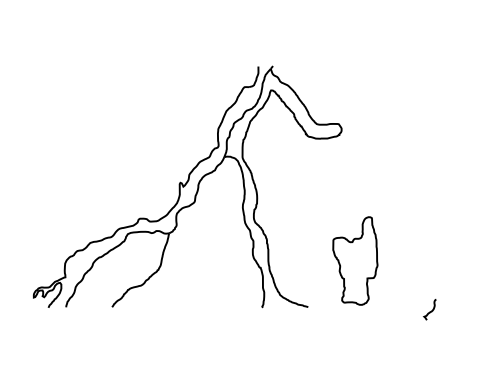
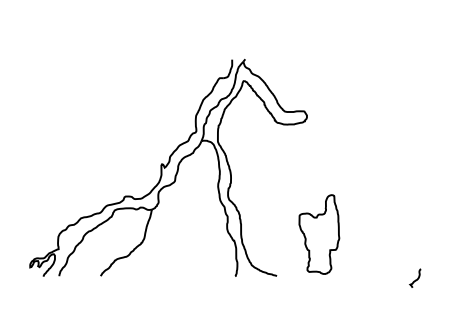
curve: (432, 308) -> (417, 277), moved

